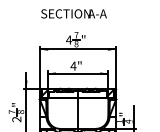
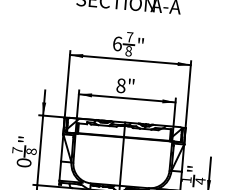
text: (69, 39) -> (118, 43), 4 -> 6
text: (73, 65) -> (121, 84), 4" -> 8"
text: (16, 119) -> (23, 162), 2 -> 0

